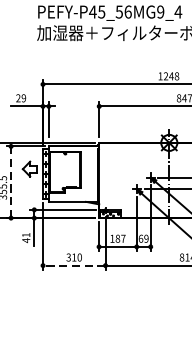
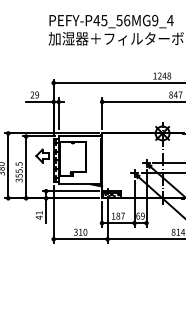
line: (11, 182) -> (26, 167), dashed -> solid
line: (74, 265) -> (80, 239), dashed -> solid

